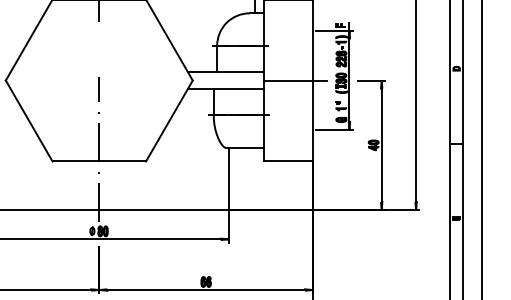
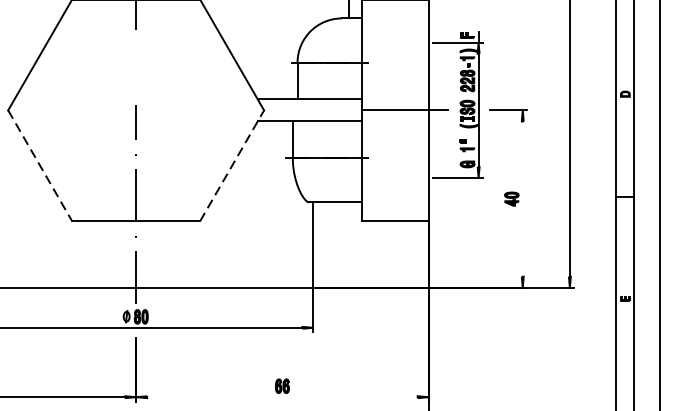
line: (29, 121) -> (40, 166), solid -> dashed
line: (169, 121) -> (232, 166), solid -> dashed
line: (381, 145) -> (522, 199), removed
line: (205, 290) -> (281, 397), removed

